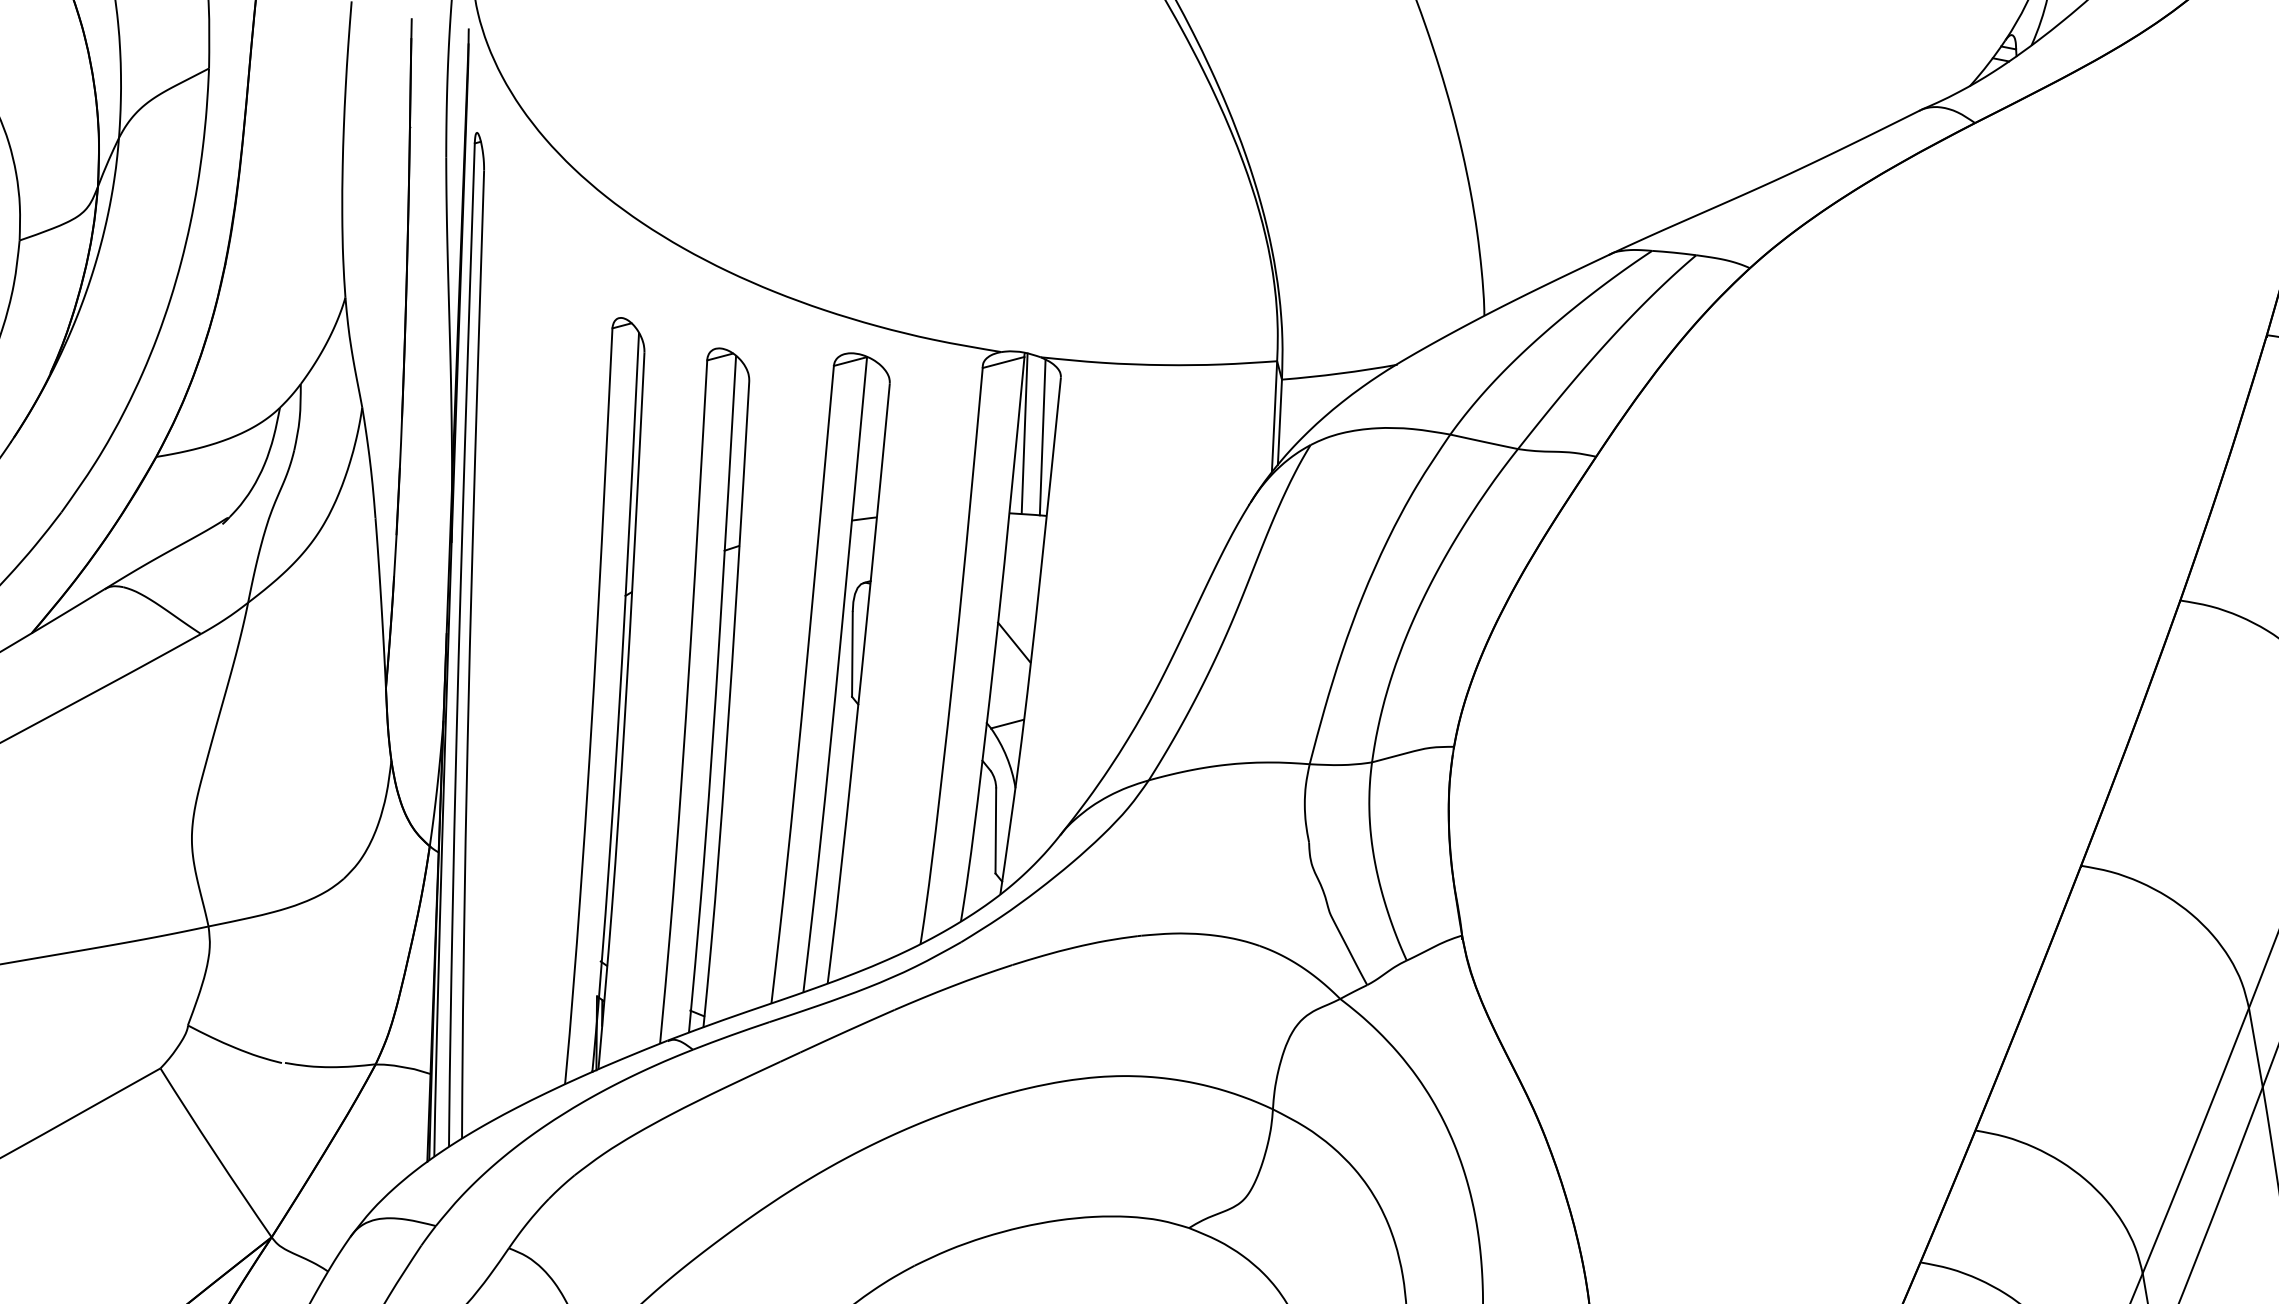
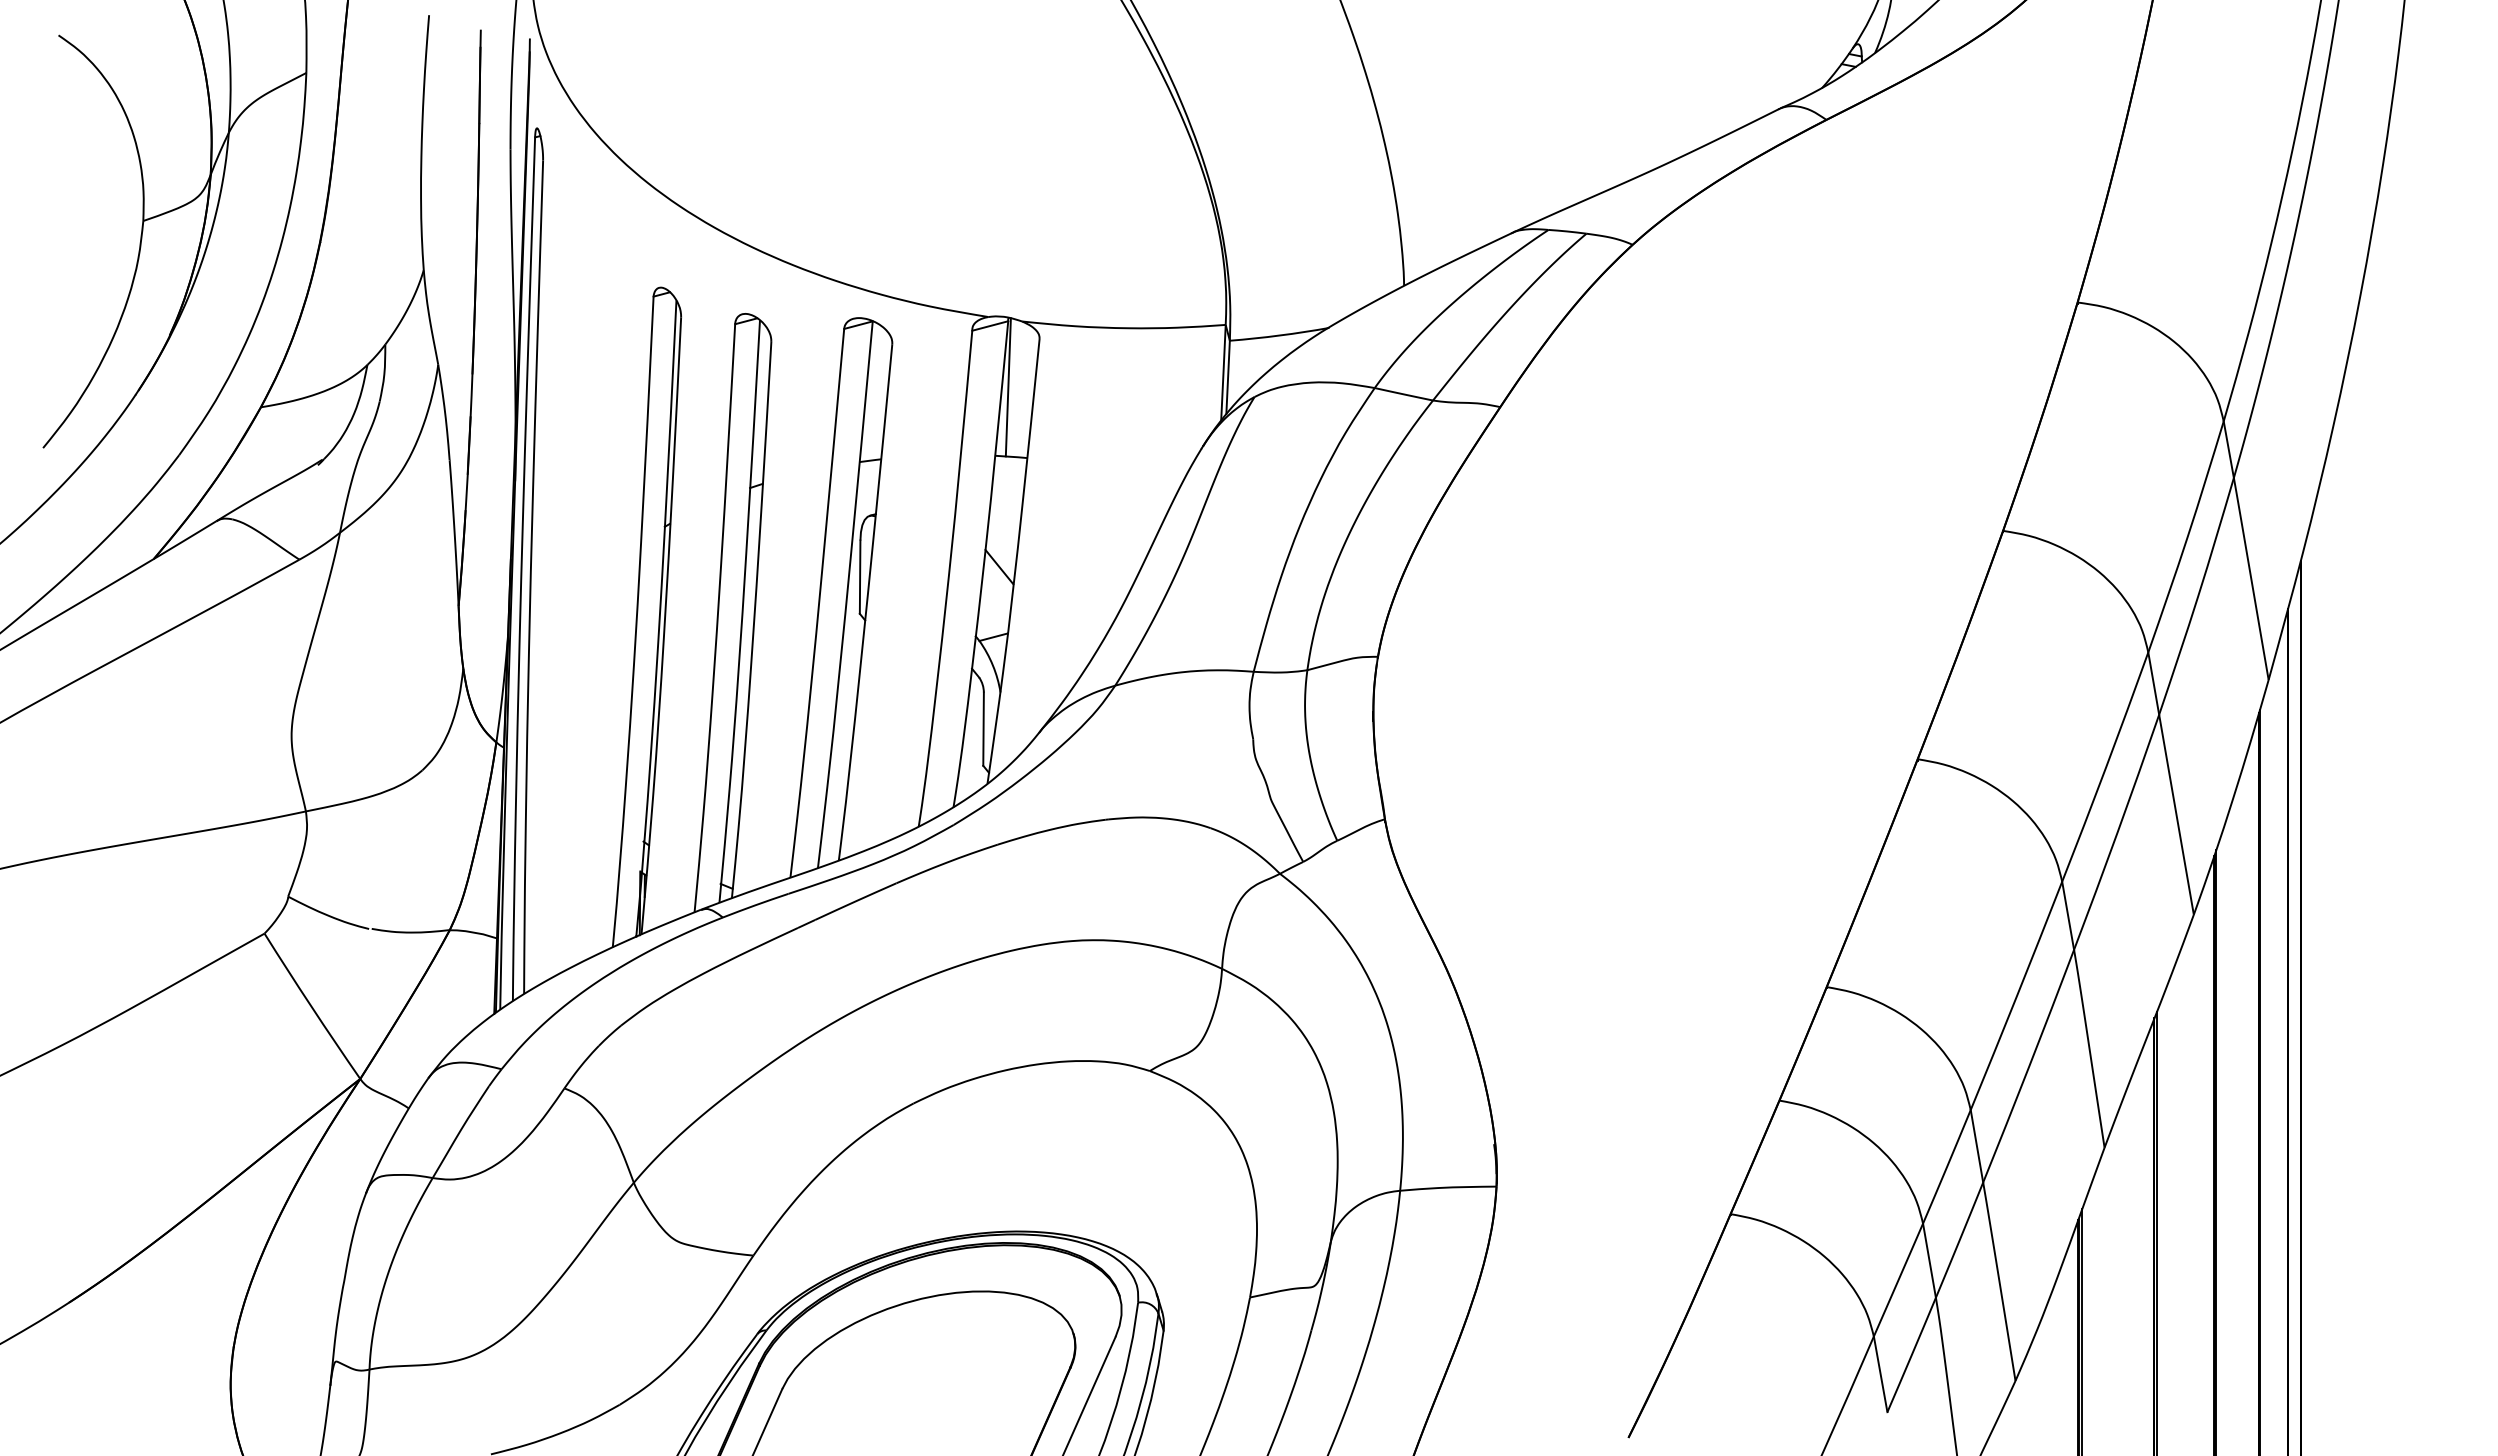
line: (1042, 437) -> (1023, 390), removed

